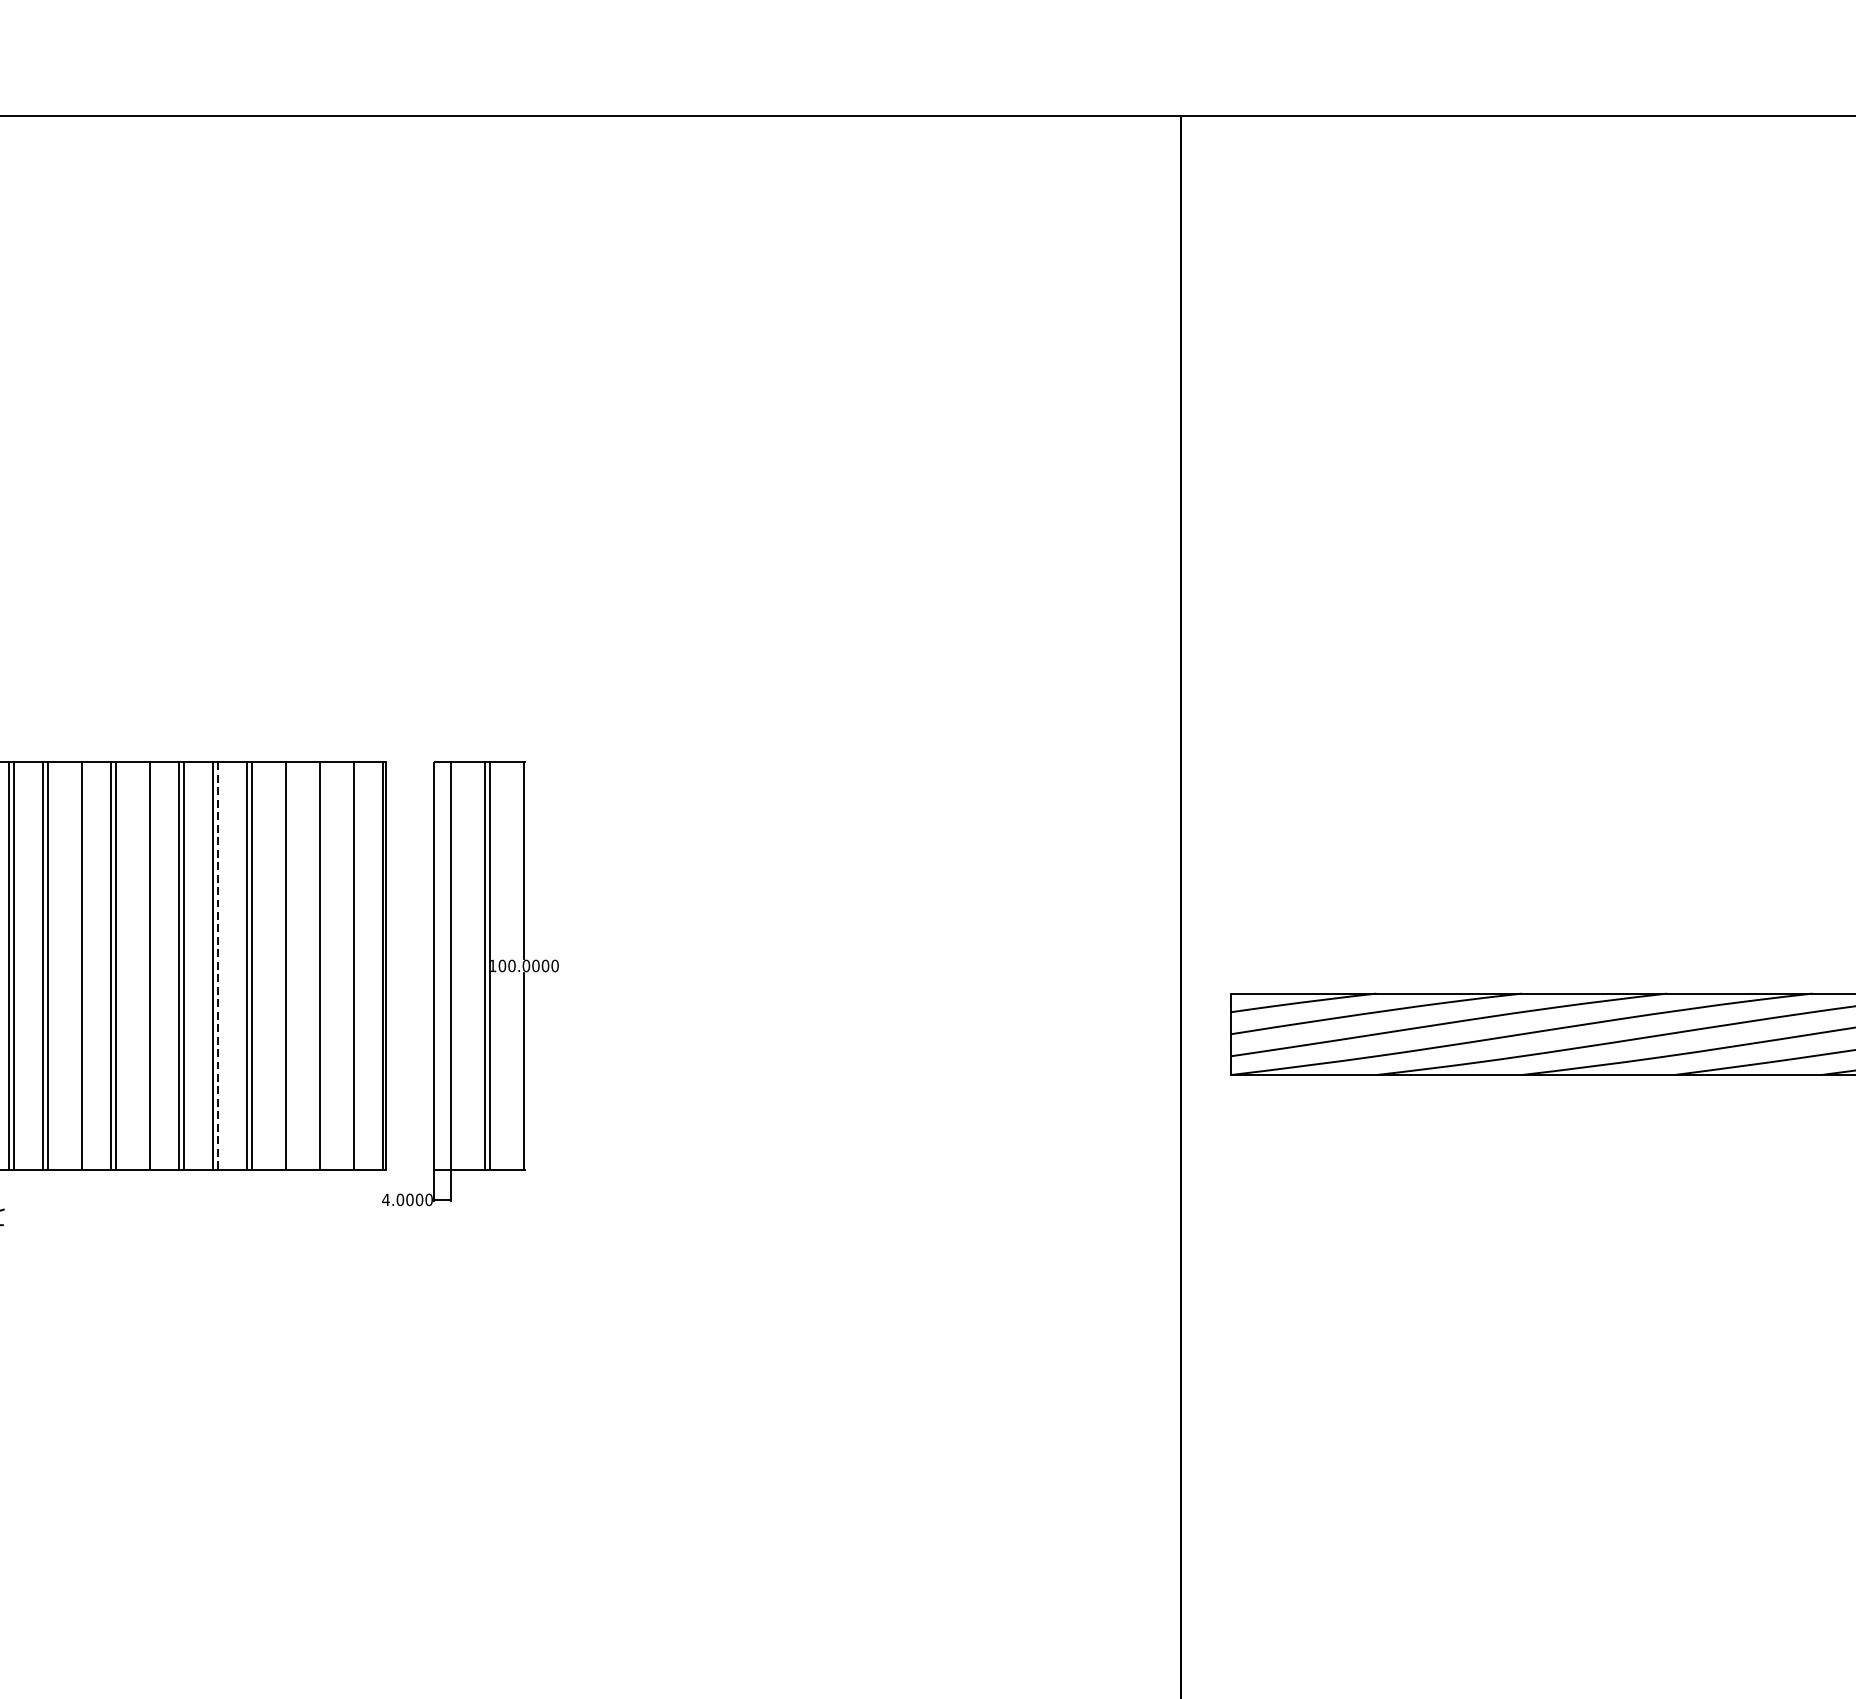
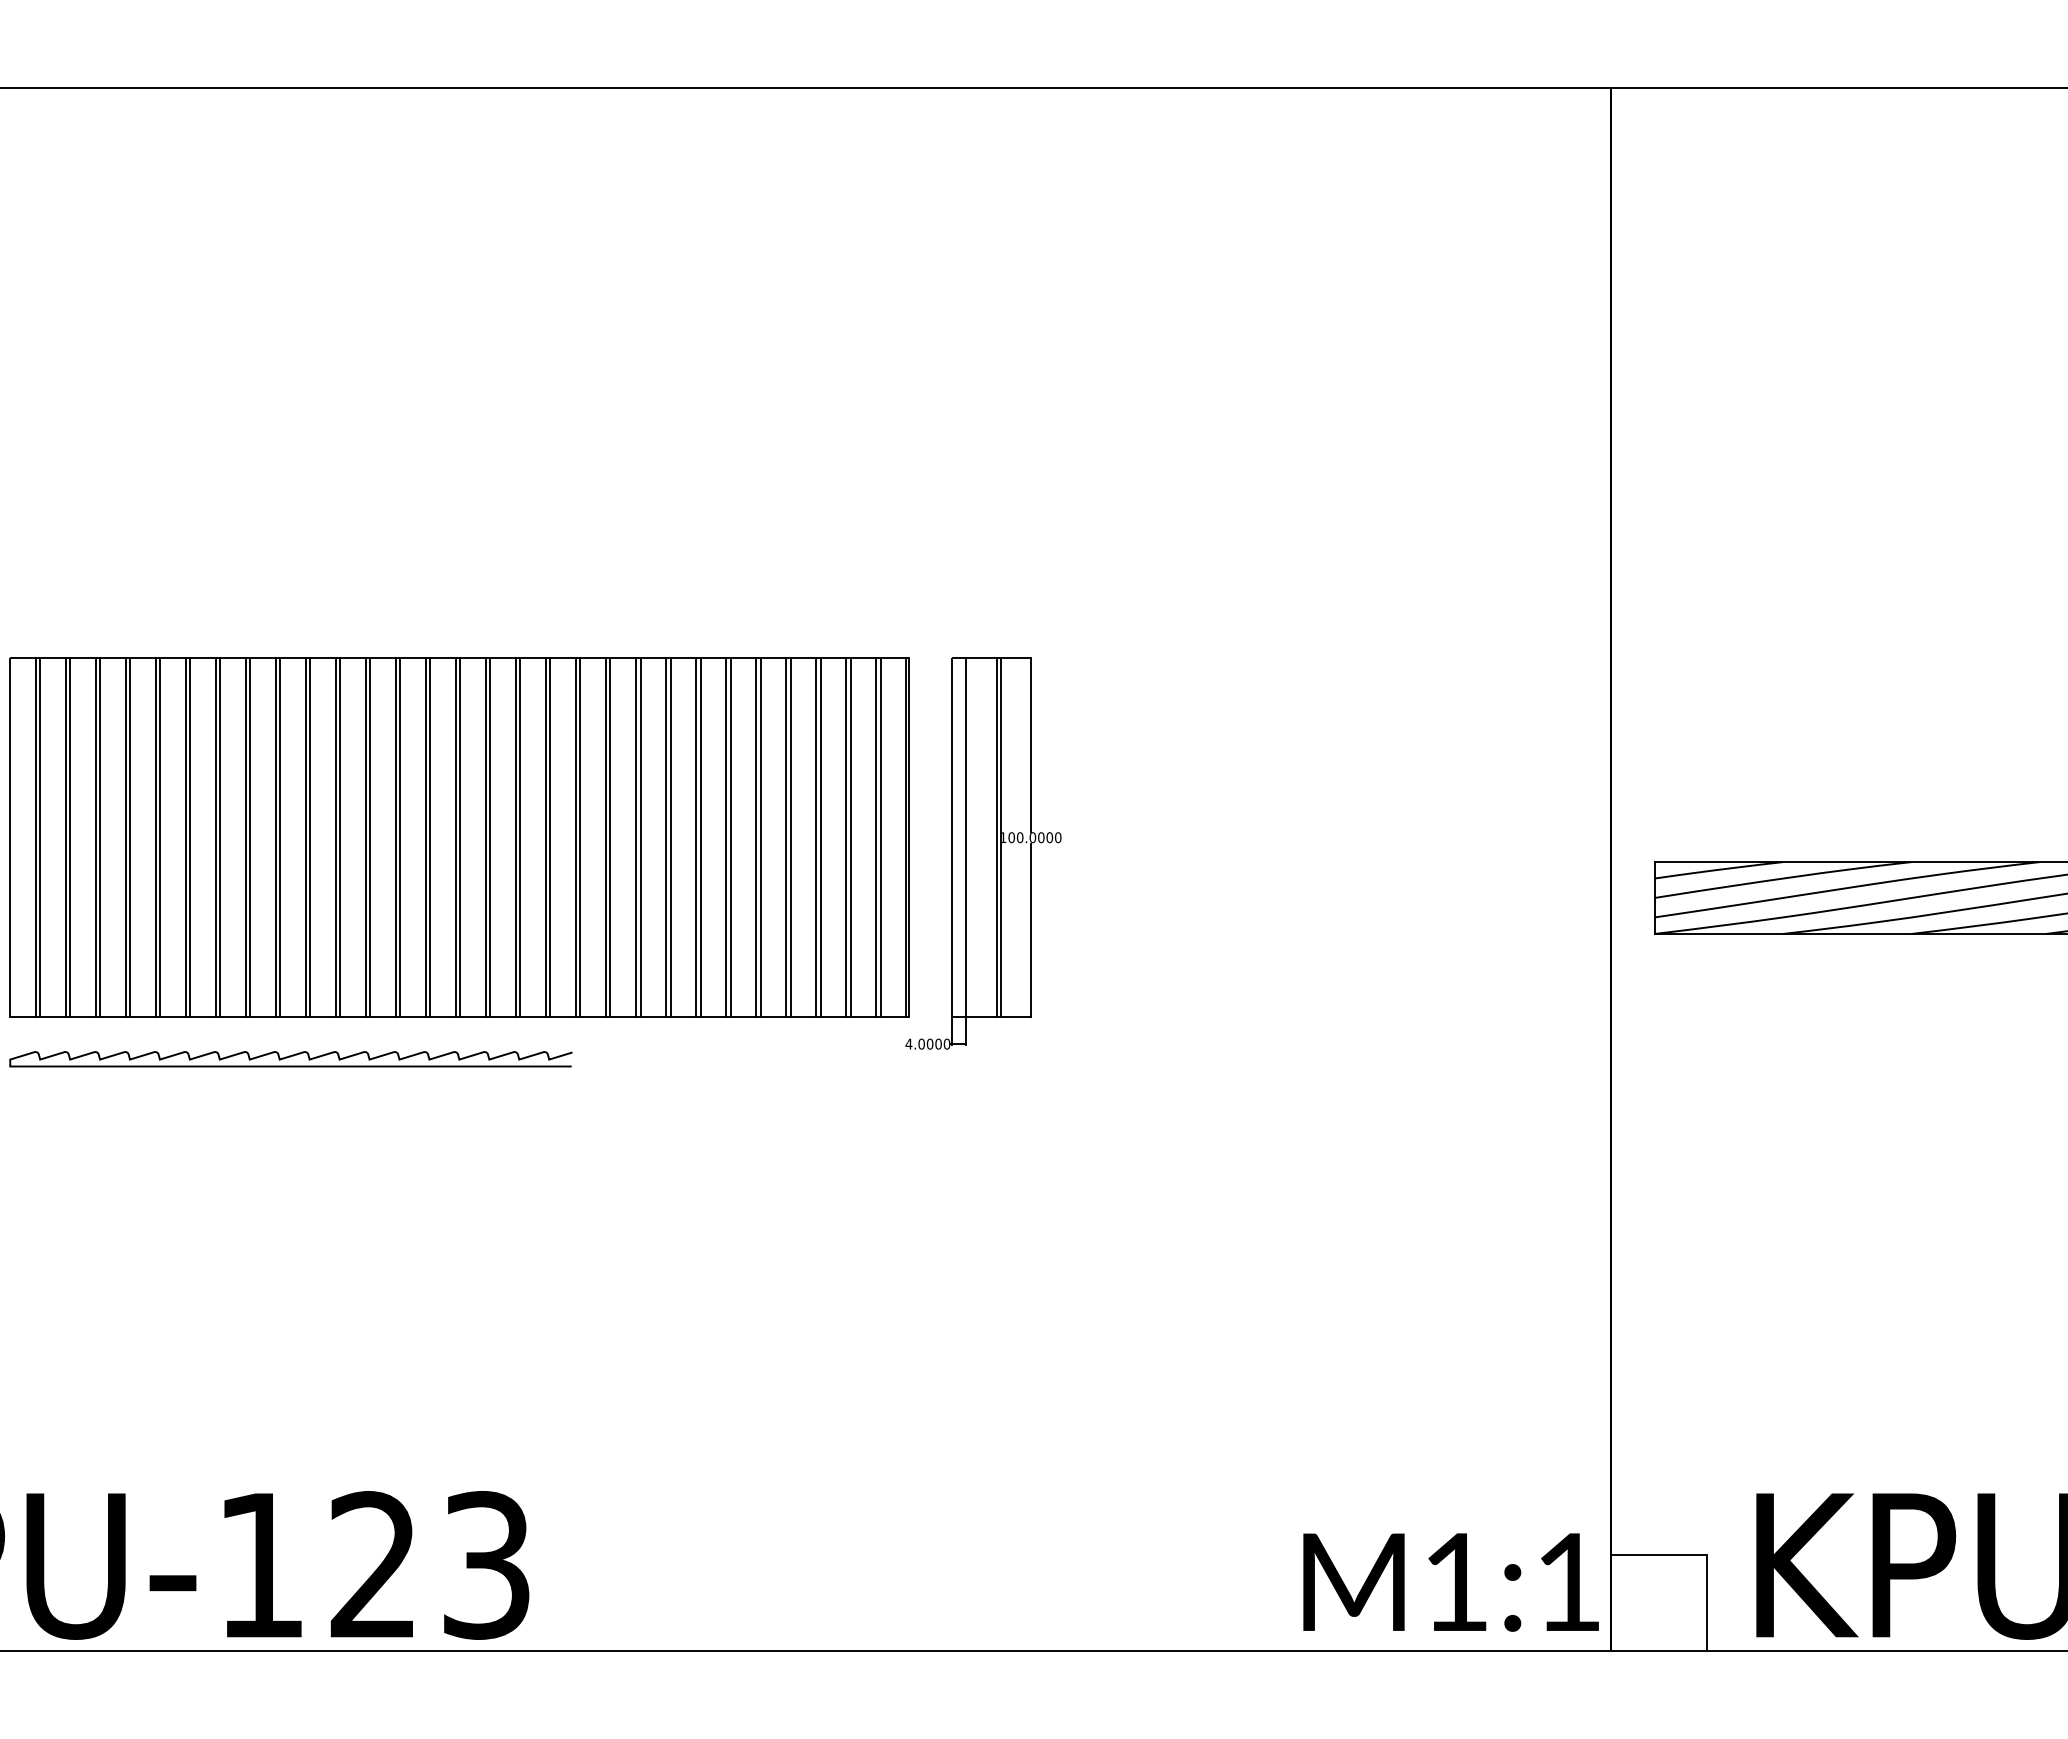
line: (77, 965) -> (636, 837), added
line: (145, 965) -> (696, 837), added
line: (217, 965) -> (760, 837), dashed -> solid
line: (281, 965) -> (816, 837), added
line: (315, 965) -> (846, 837), added
line: (349, 965) -> (876, 837), added

